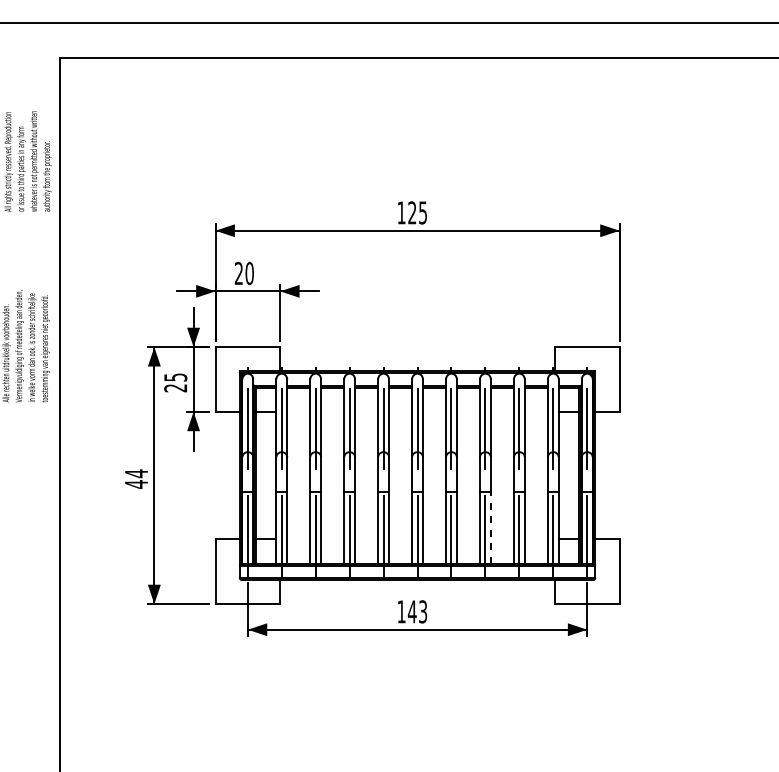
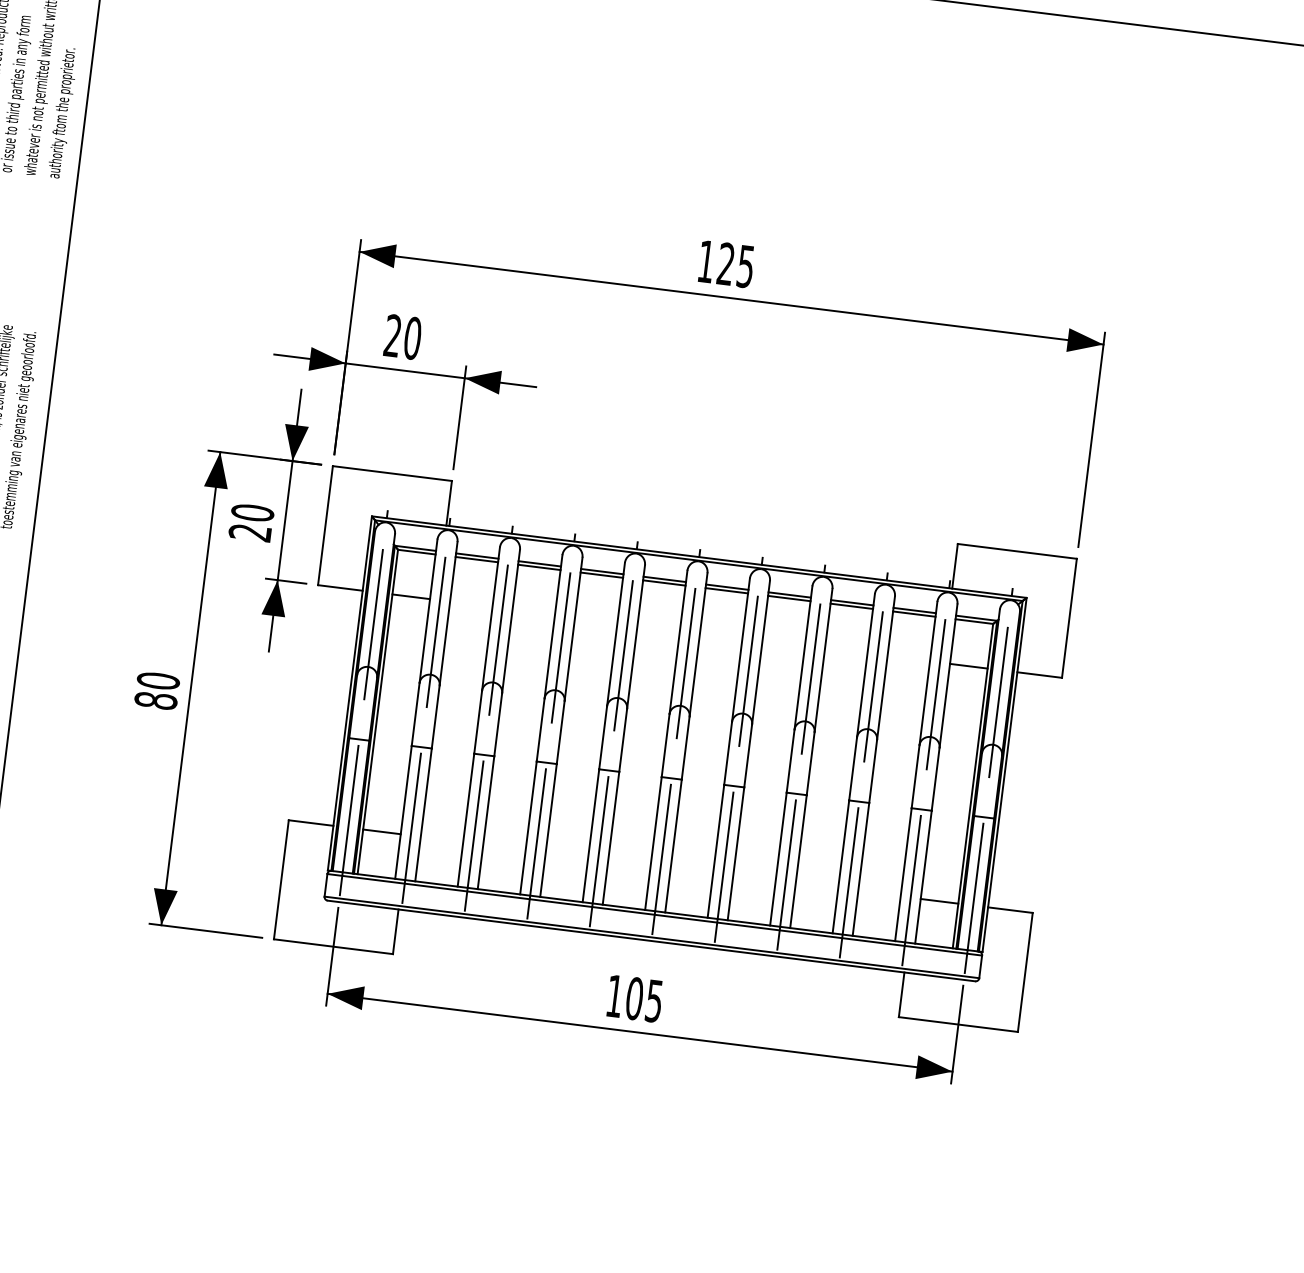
text: (175, 377) -> (252, 512), 25 -> 20
text: (136, 478) -> (157, 689), 44 -> 80
line: (490, 527) -> (797, 861), dashed -> solid
text: (417, 611) -> (644, 999), 143 -> 105

